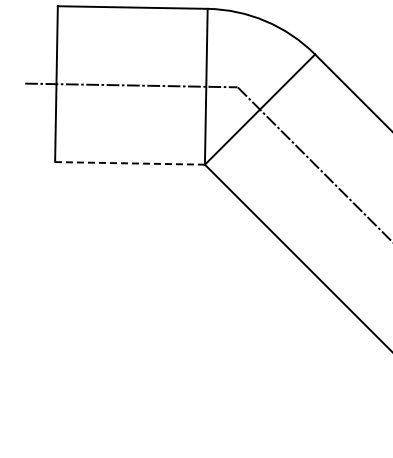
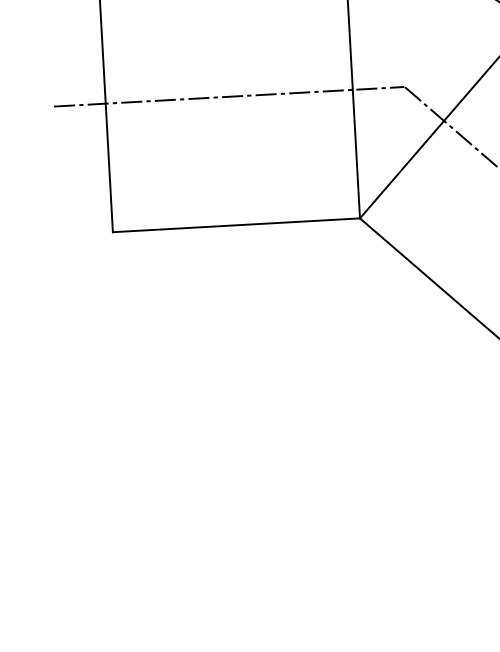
line: (130, 163) -> (237, 225), dashed -> solid

